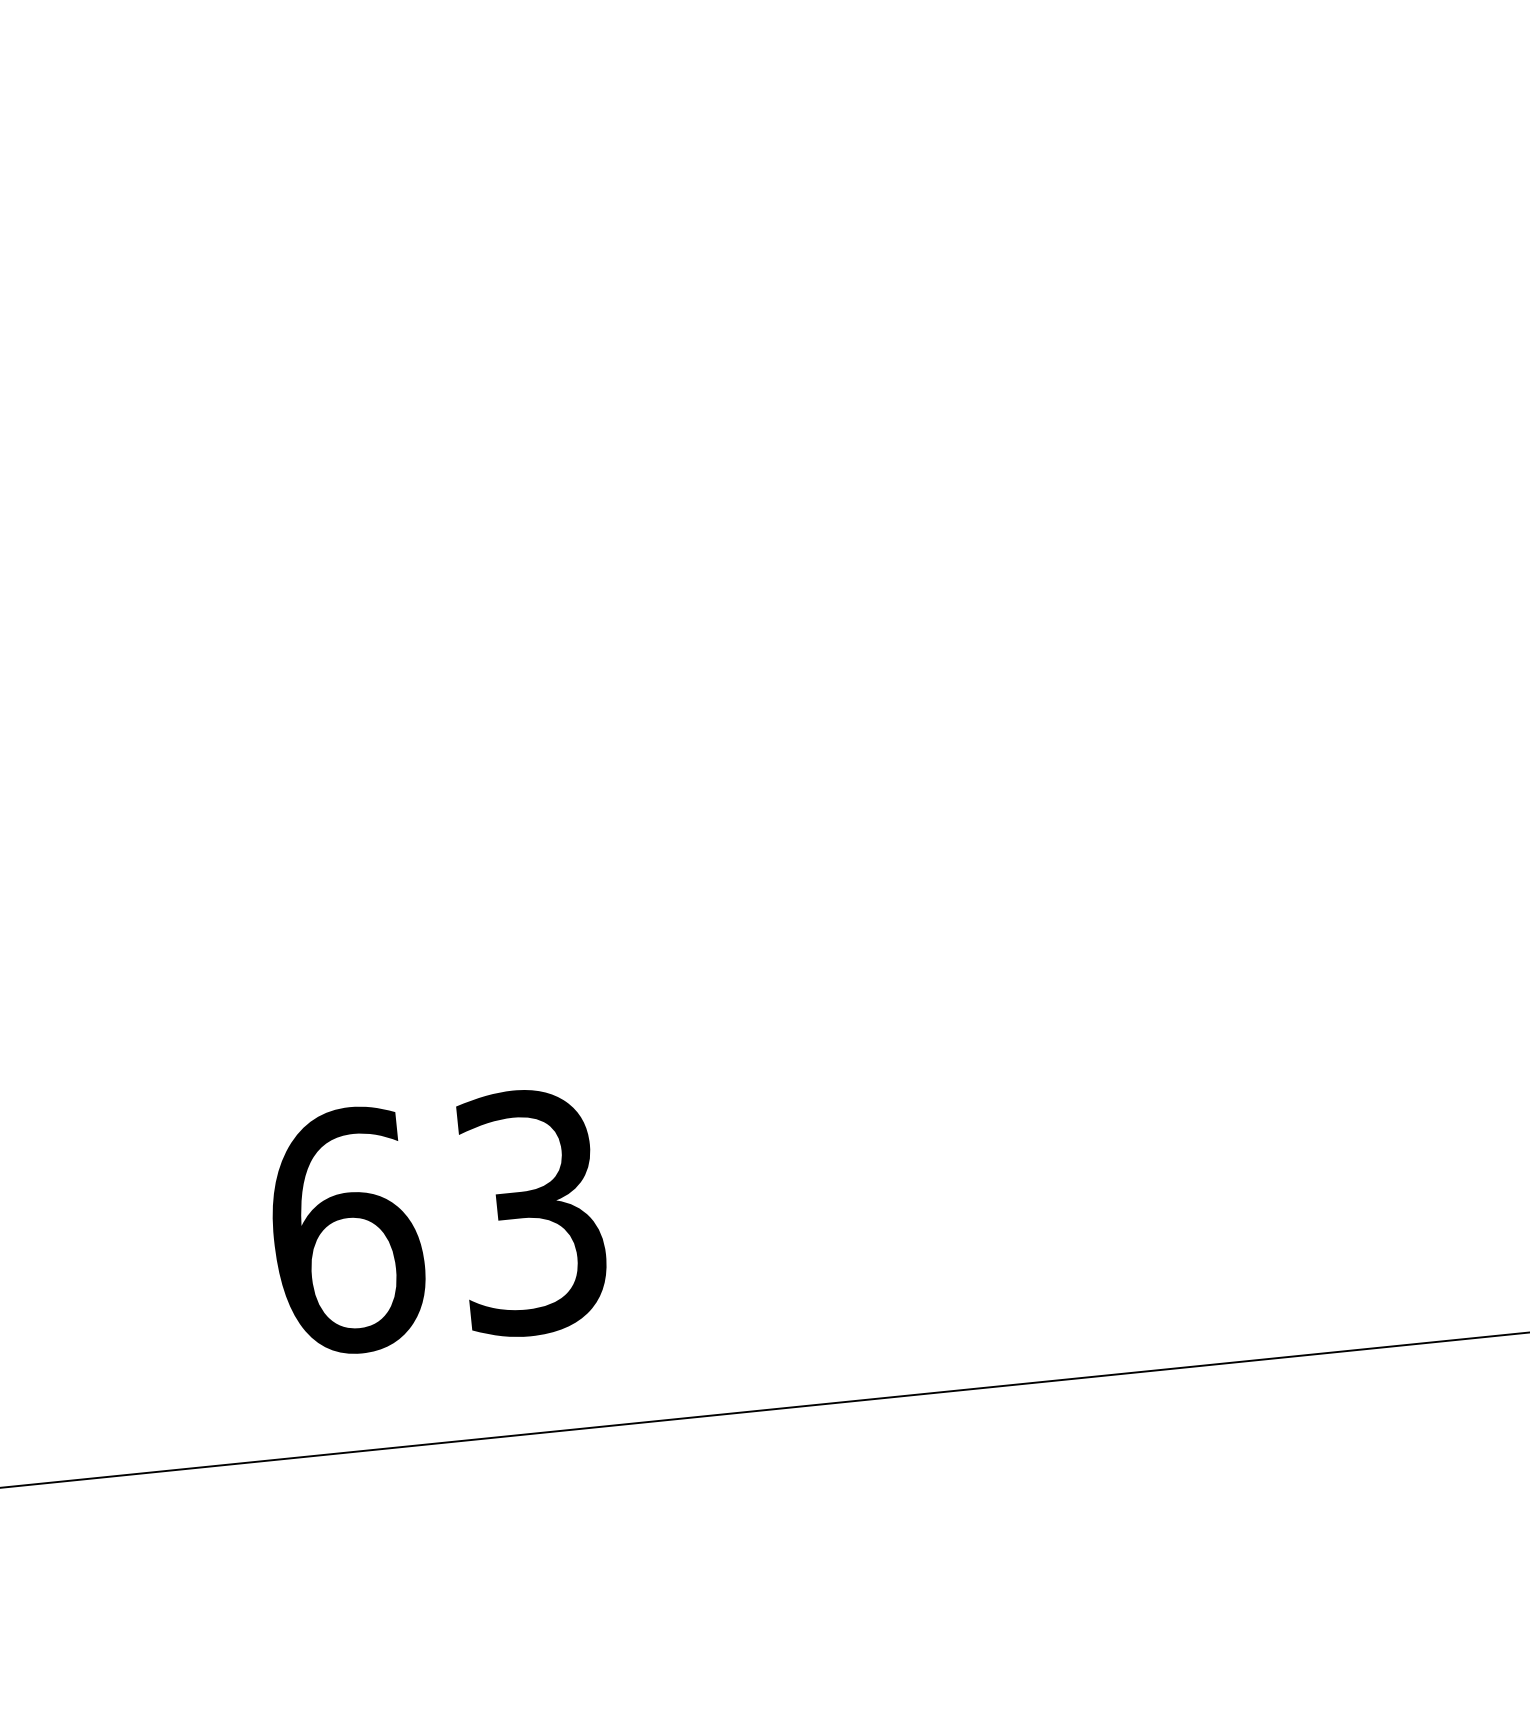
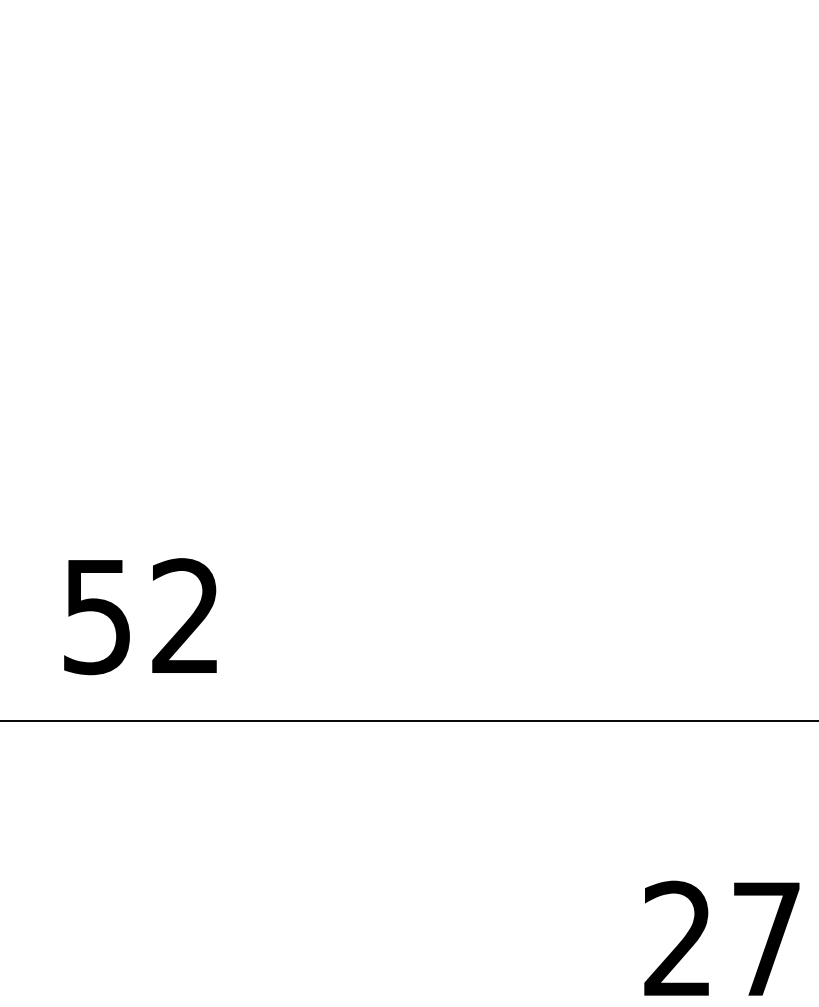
text: (437, 1221) -> (141, 616), 63 -> 52

